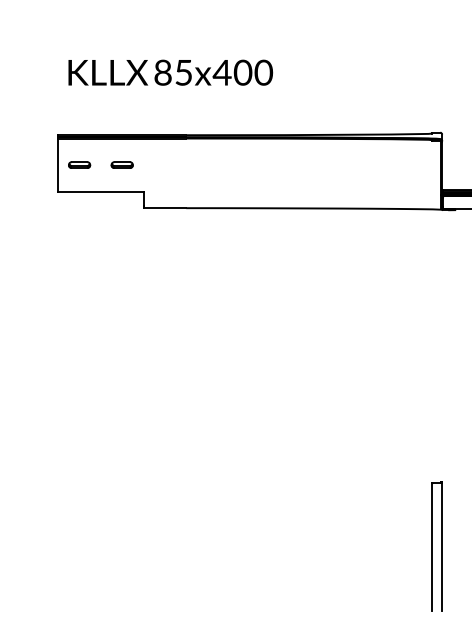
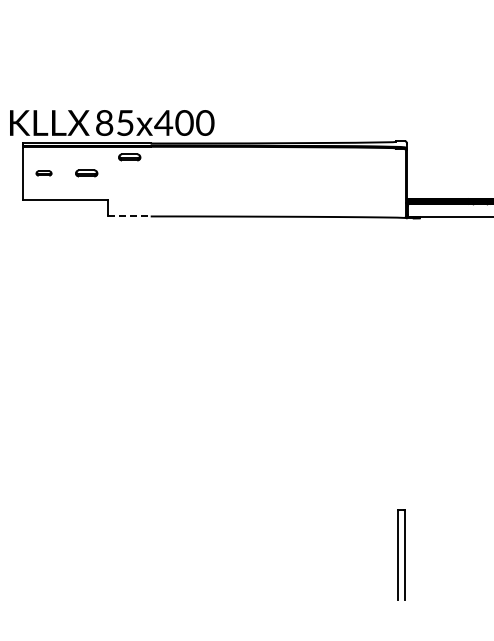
text: (171, 72) -> (112, 122), moved
part: (165, 149) -> (129, 157), added
part: (79, 165) -> (43, 173), size x0.7
line: (165, 208) -> (129, 216), solid -> dashed
part: (437, 546) -> (401, 554), size x0.7

